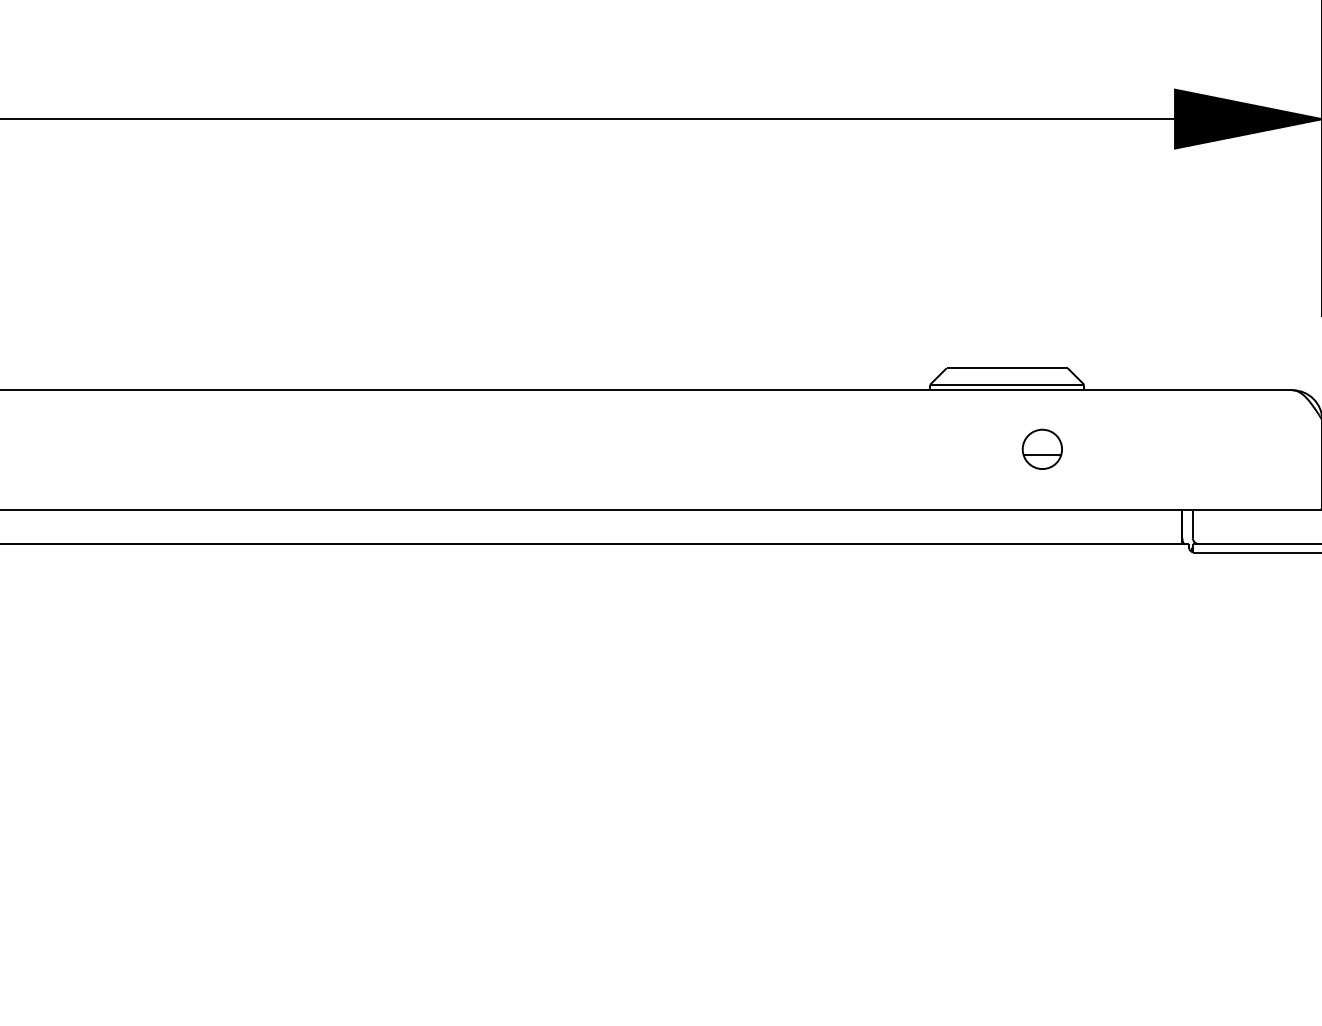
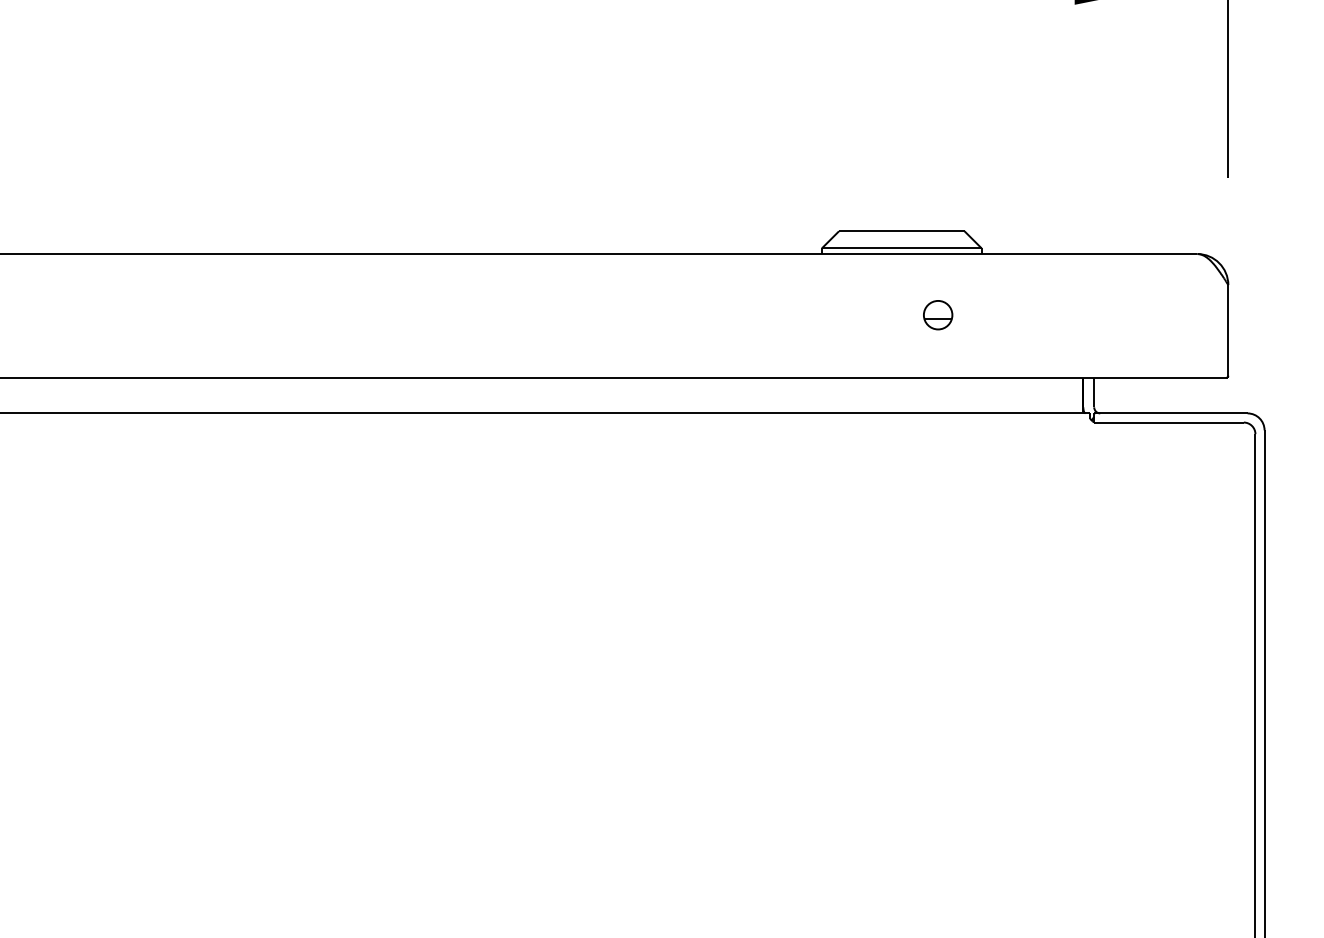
part: (1041, 448) -> (937, 314), size x0.7

